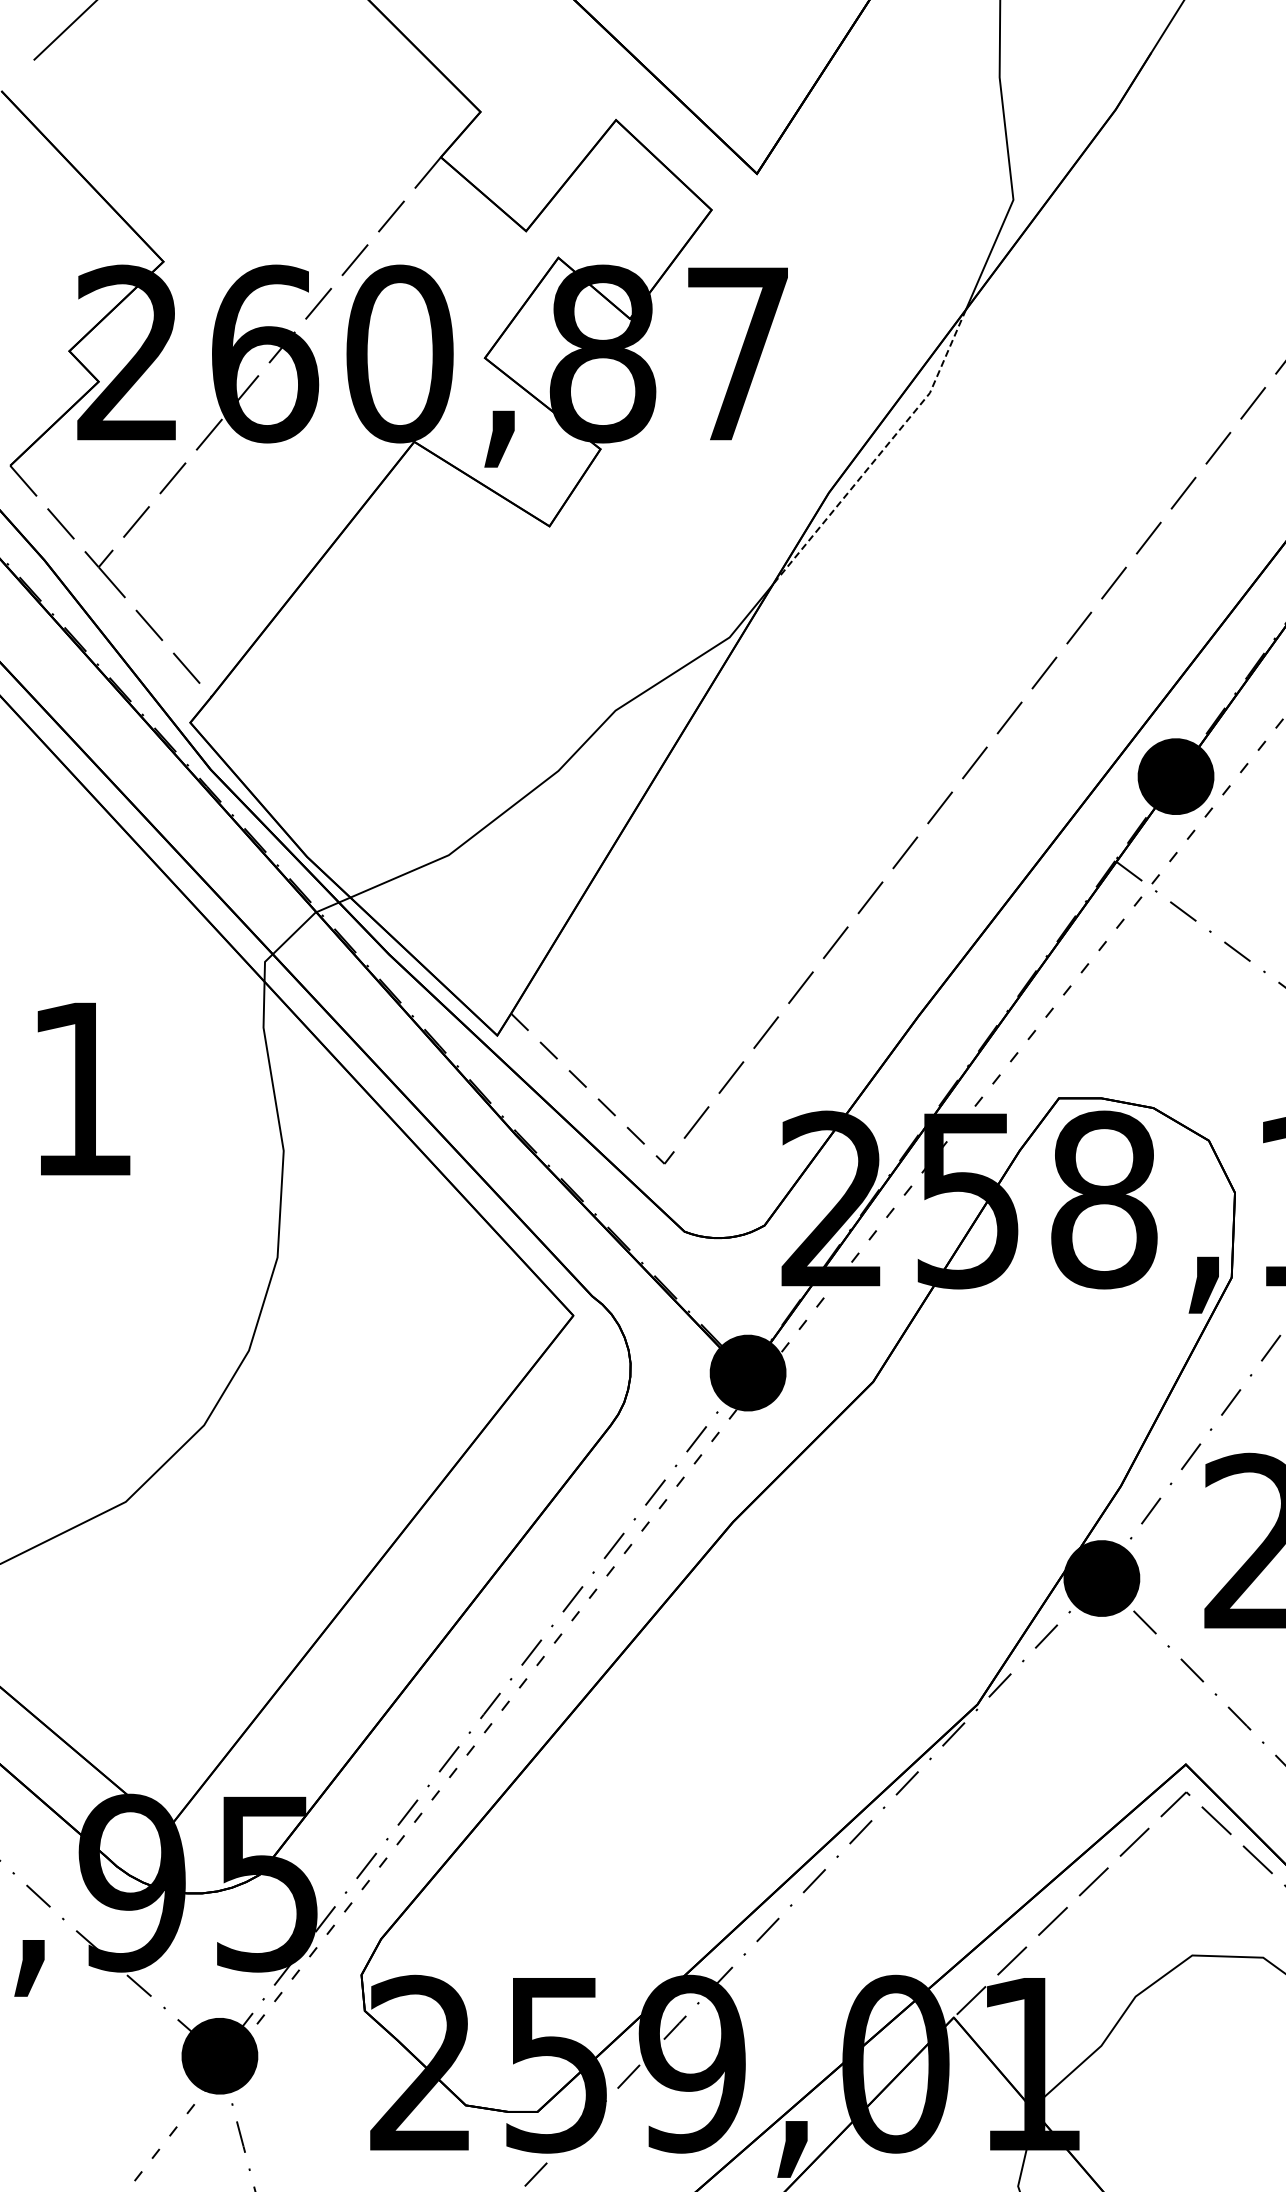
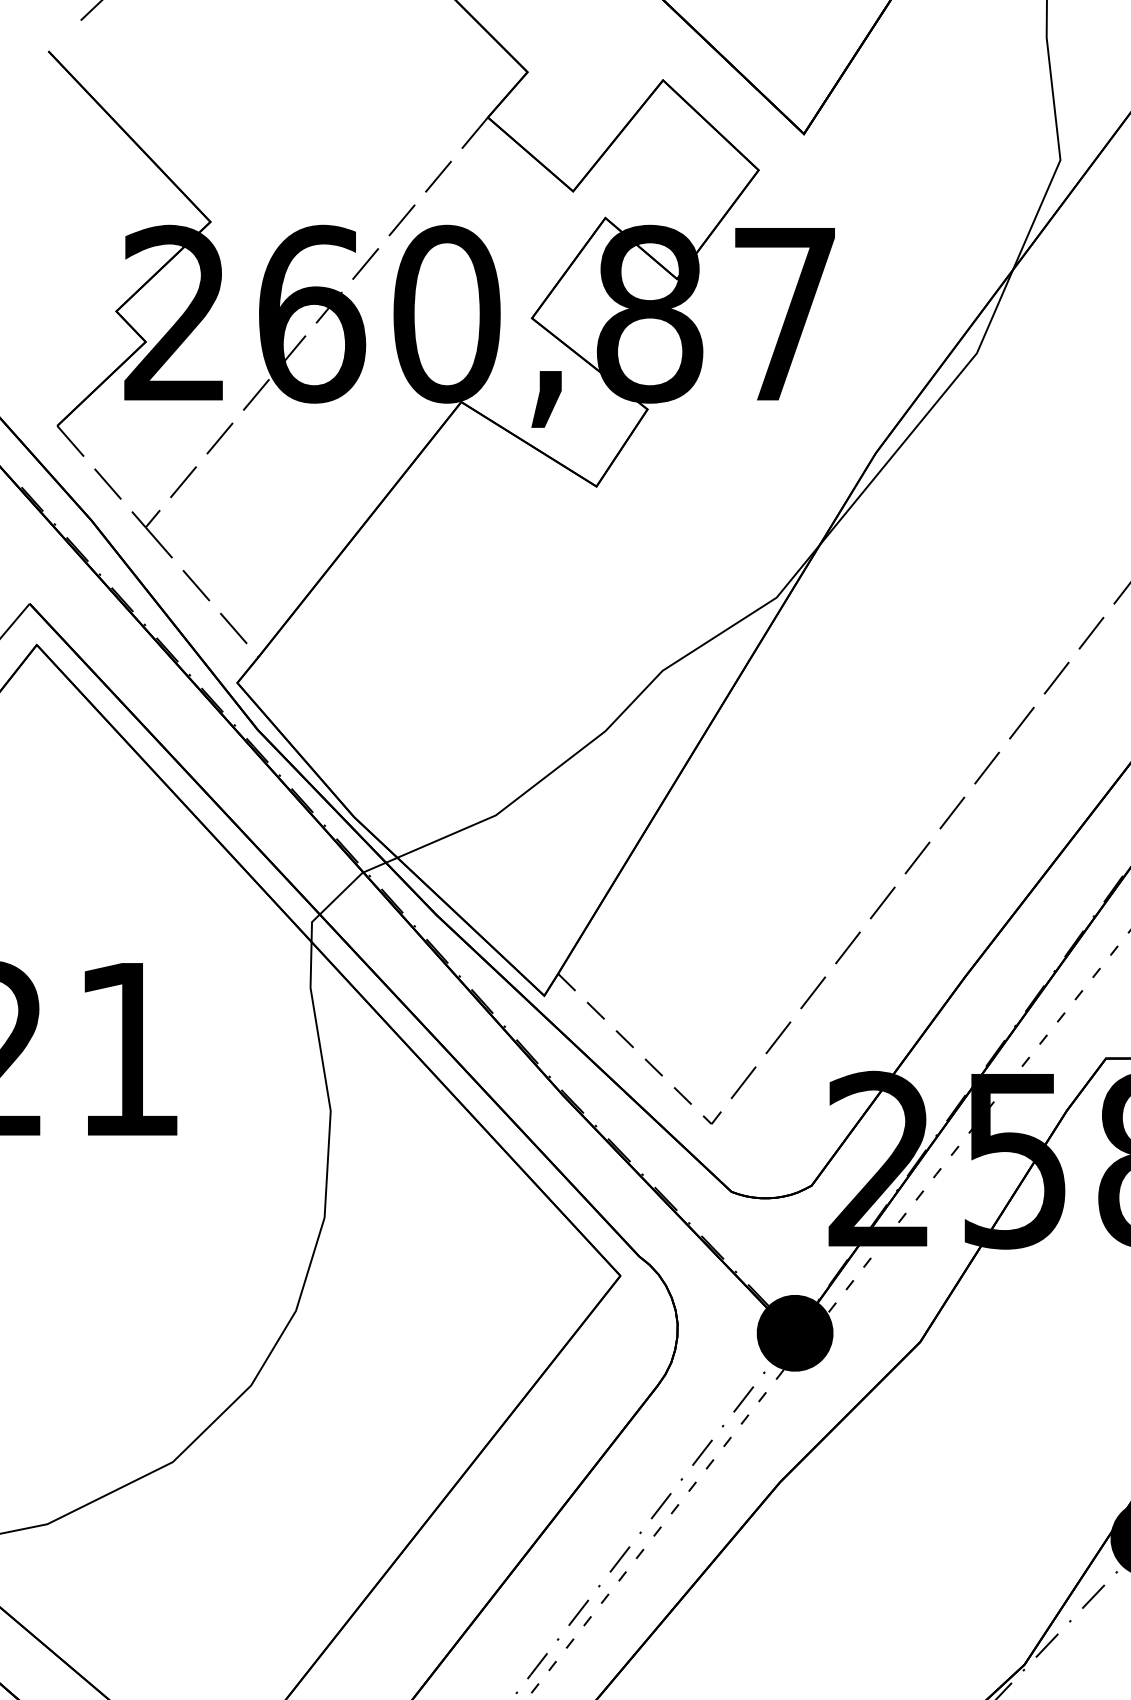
line: (880, 453) -> (927, 413), dashed -> solid

